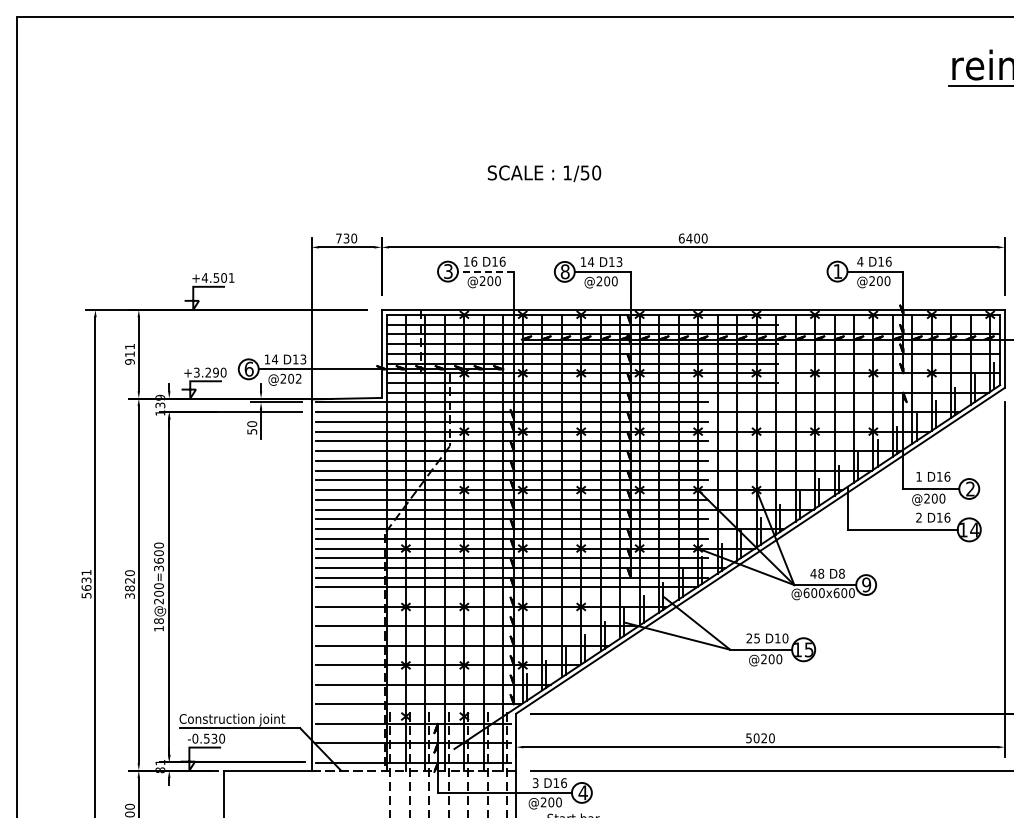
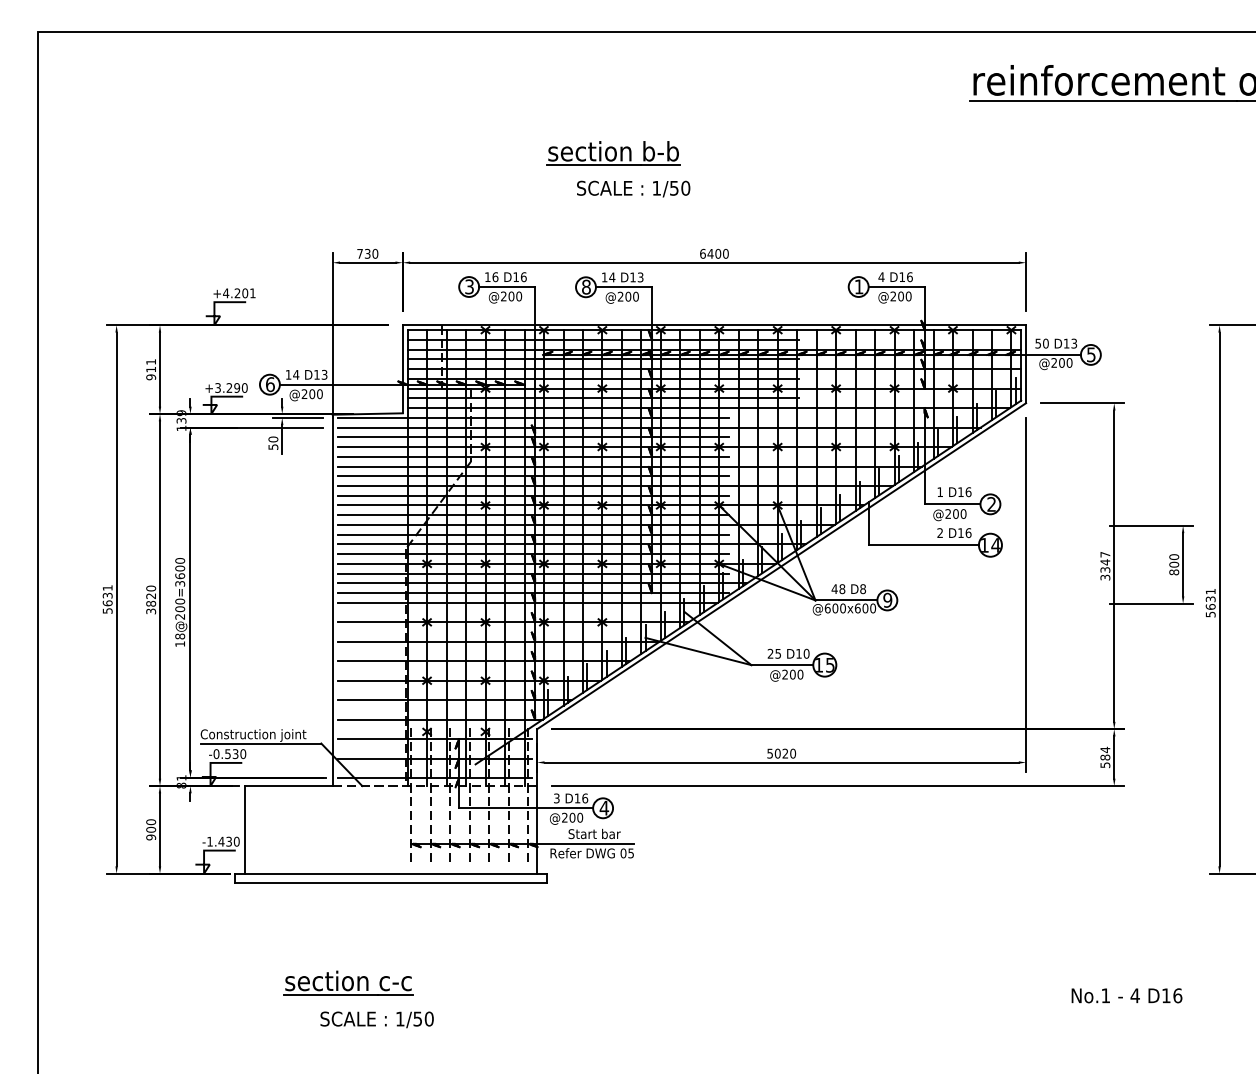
part: (592, 138) -> (613, 153), added
text: (544, 173) -> (633, 188), moved
line: (486, 272) -> (507, 287), dashed -> solid
text: (216, 278) -> (237, 293), +4.501 -> +4.201
text: (298, 379) -> (319, 394), @202 -> @200

